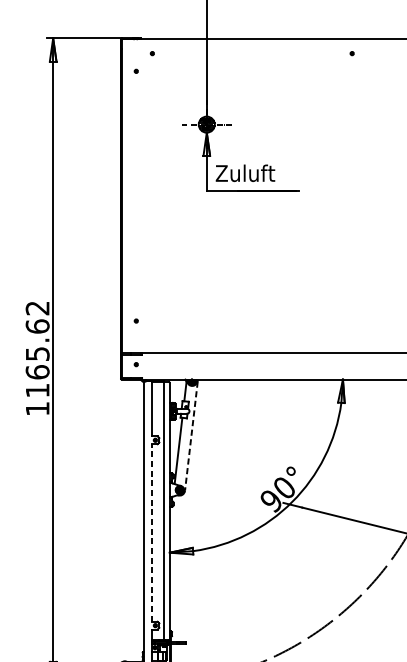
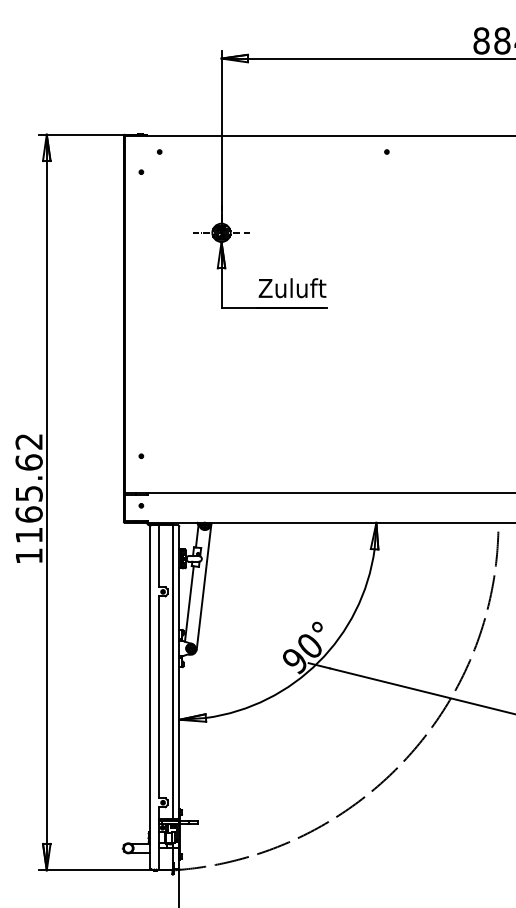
text: (245, 173) -> (292, 288), moved
line: (190, 436) -> (203, 587), dashed -> solid
line: (151, 533) -> (158, 697), dashed -> solid

